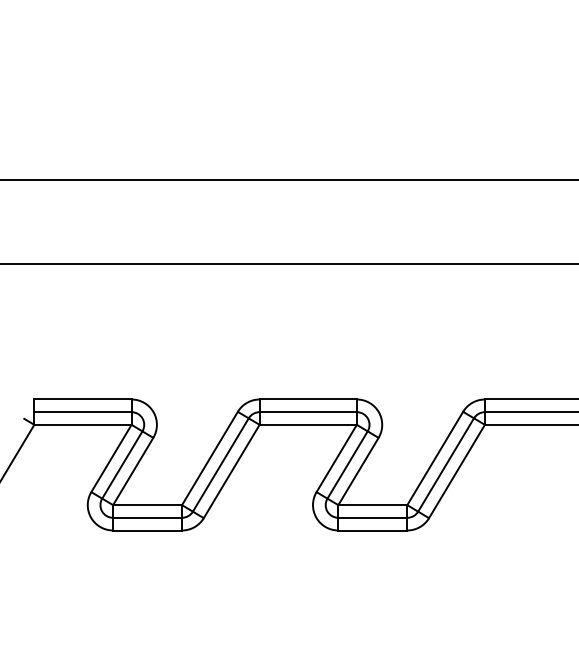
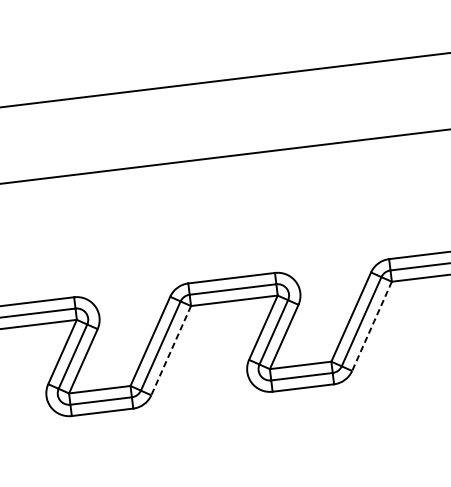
line: (231, 471) -> (170, 350), solid -> dashed
line: (456, 471) -> (371, 326), solid -> dashed

